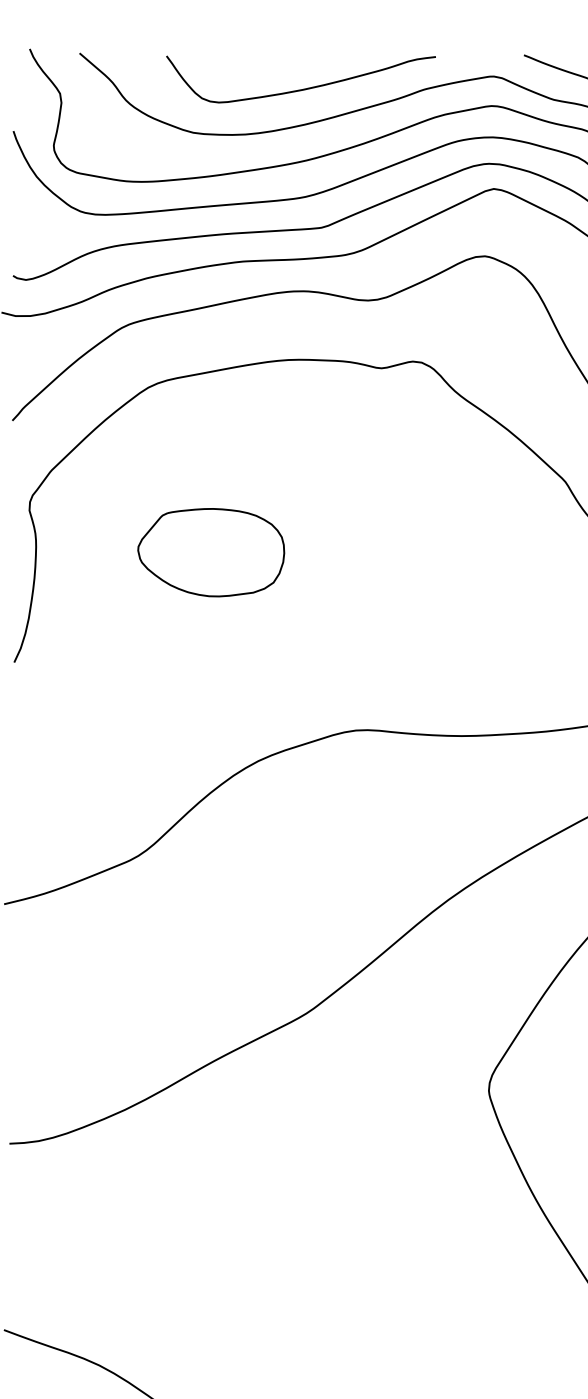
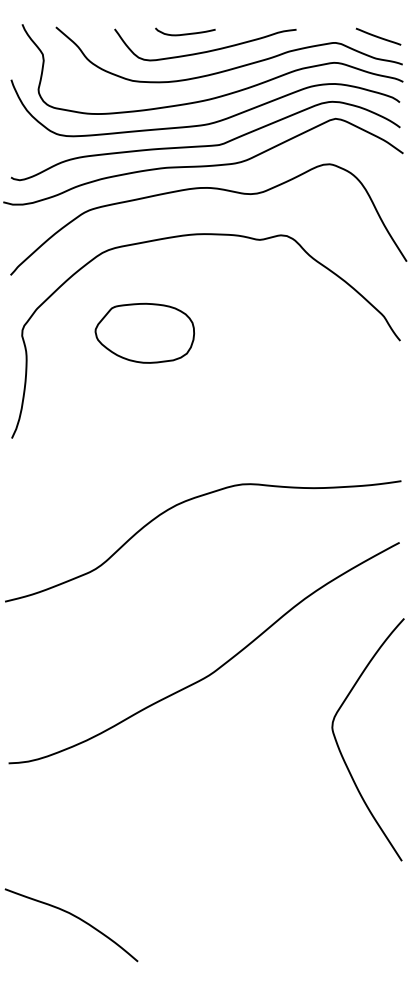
curve: (271, 62) -> (185, 33), added
part: (210, 551) -> (144, 332), moved

